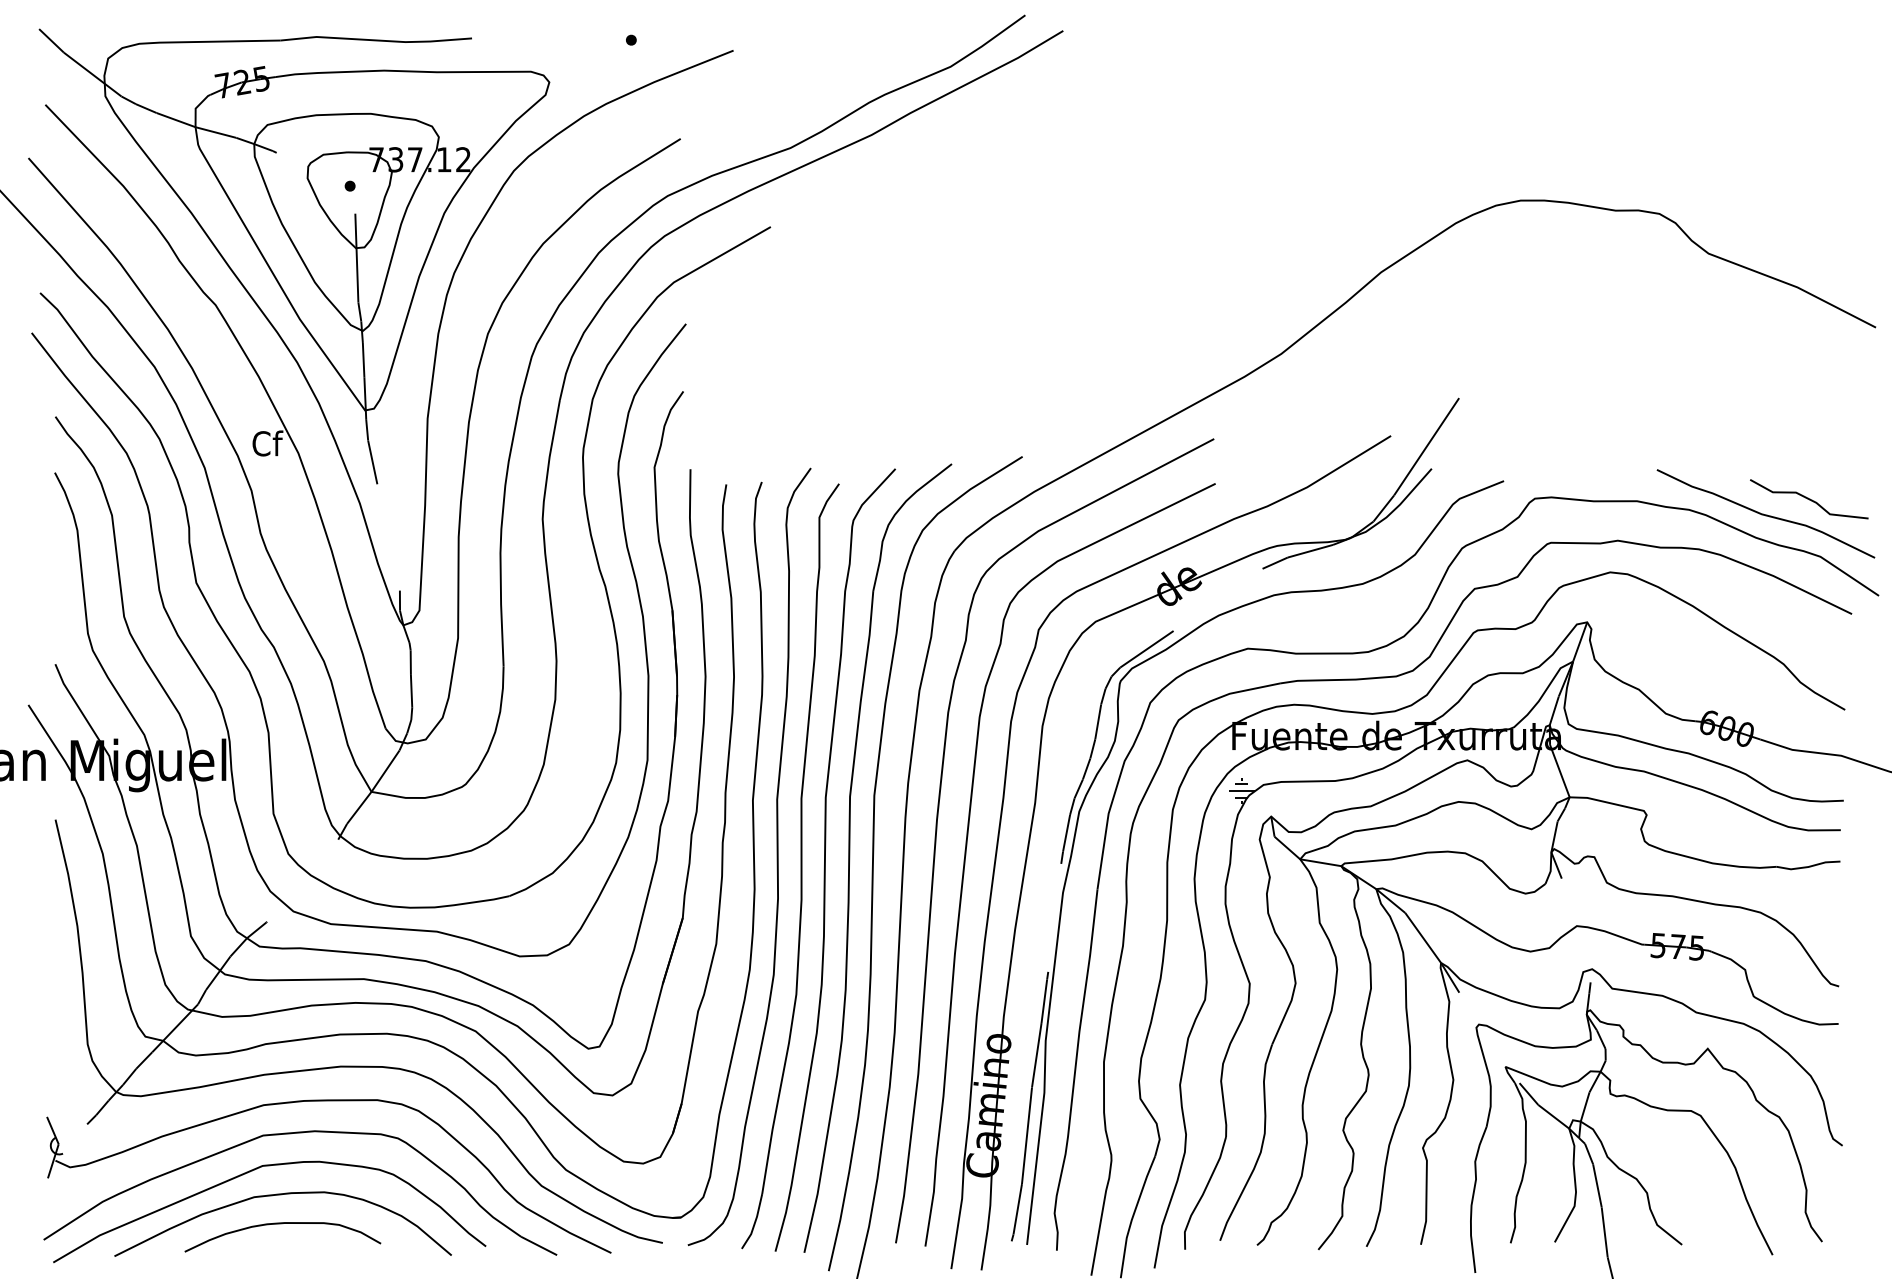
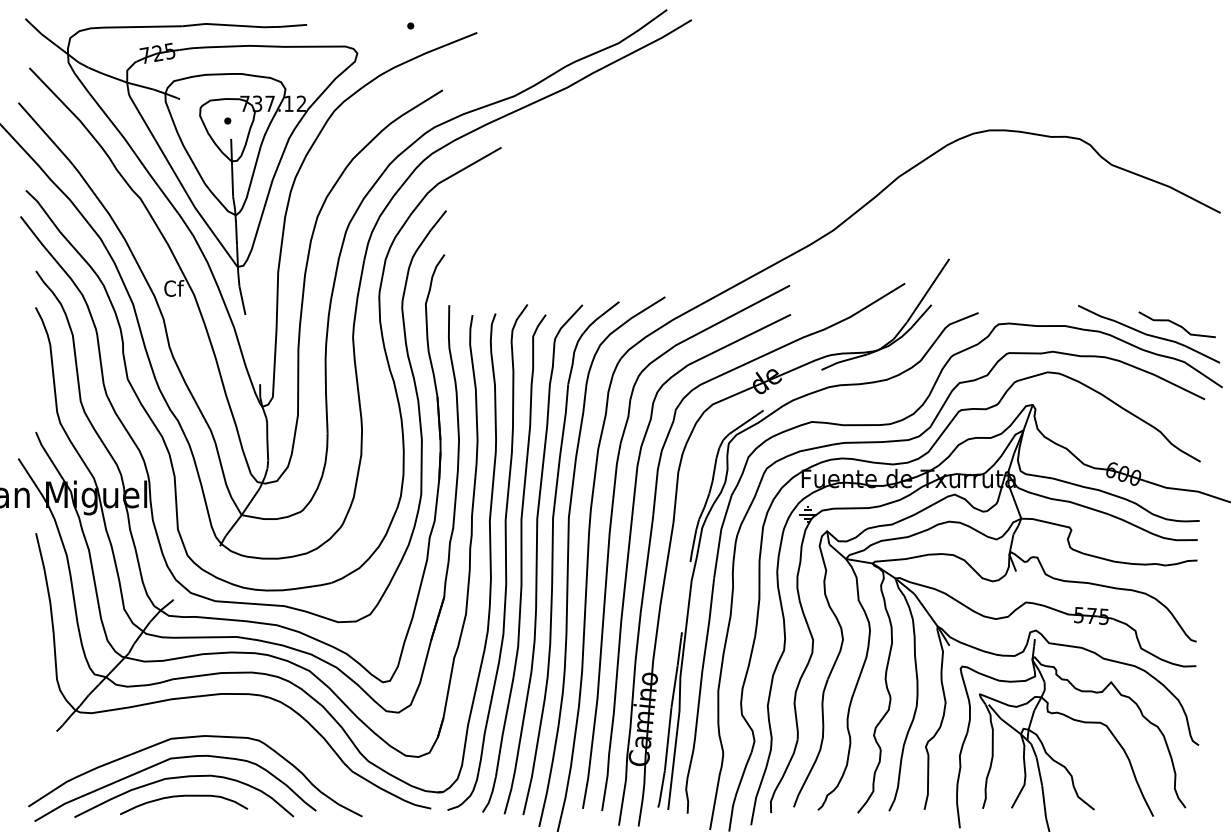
part: (328, 1101) -> (213, 716), removed

